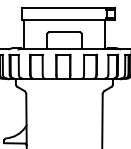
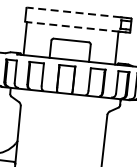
line: (63, 7) -> (73, 12), solid -> dashed
line: (63, 20) -> (71, 26), solid -> dashed

